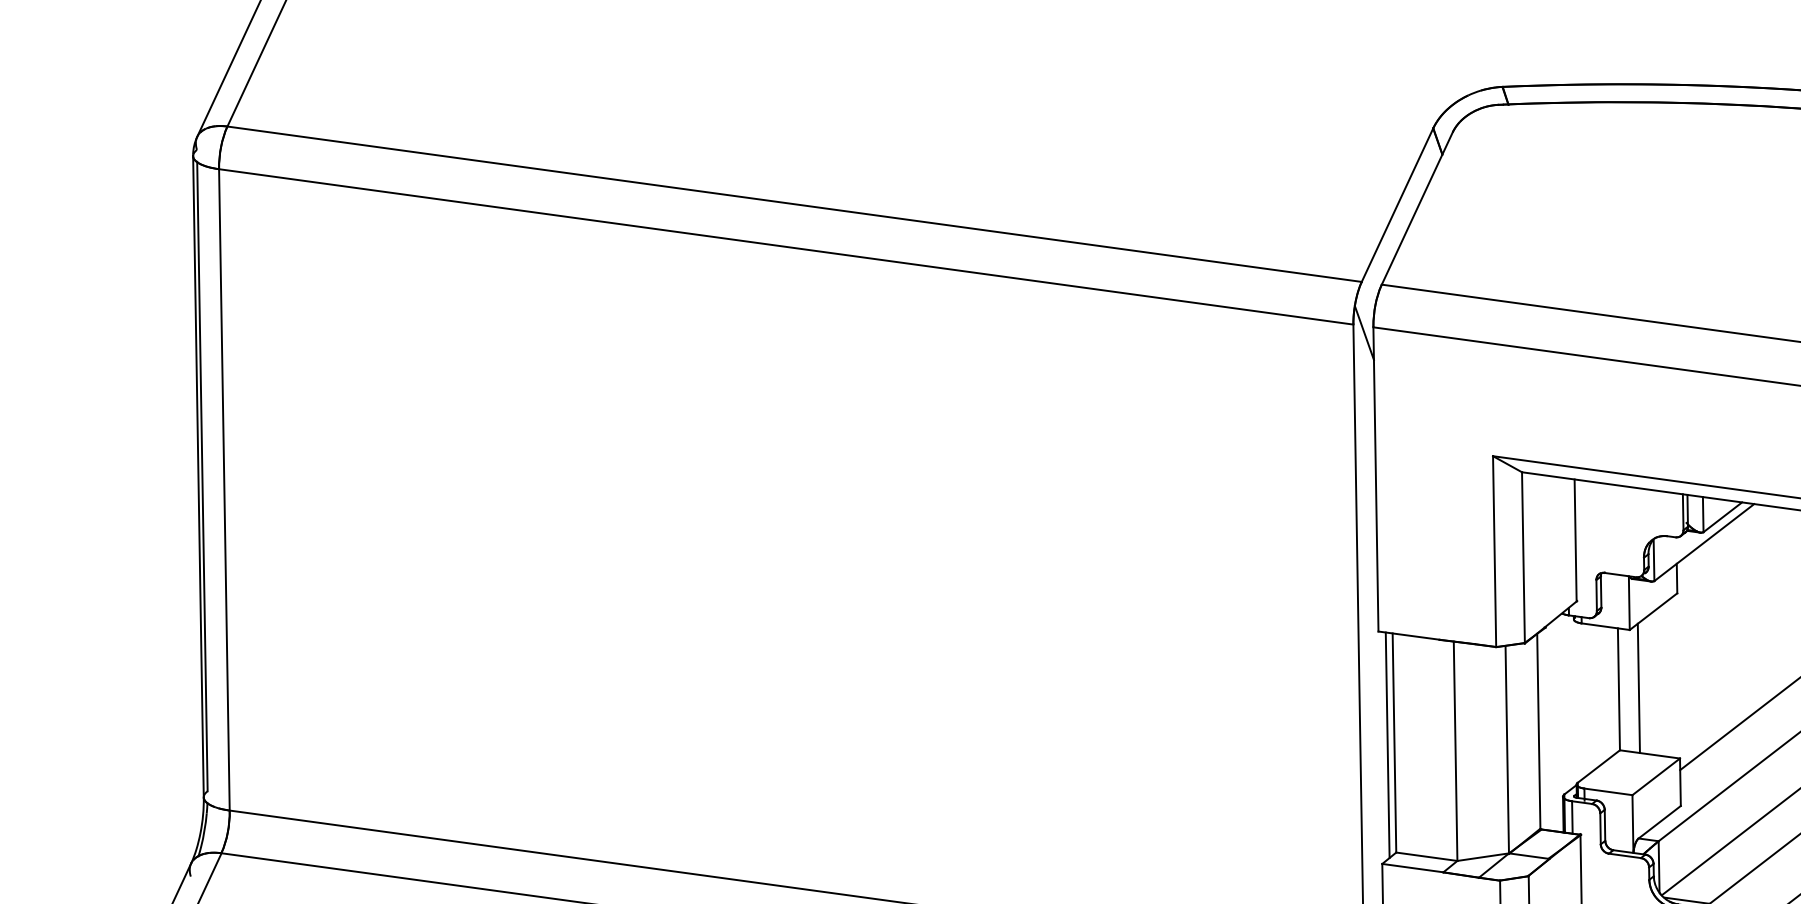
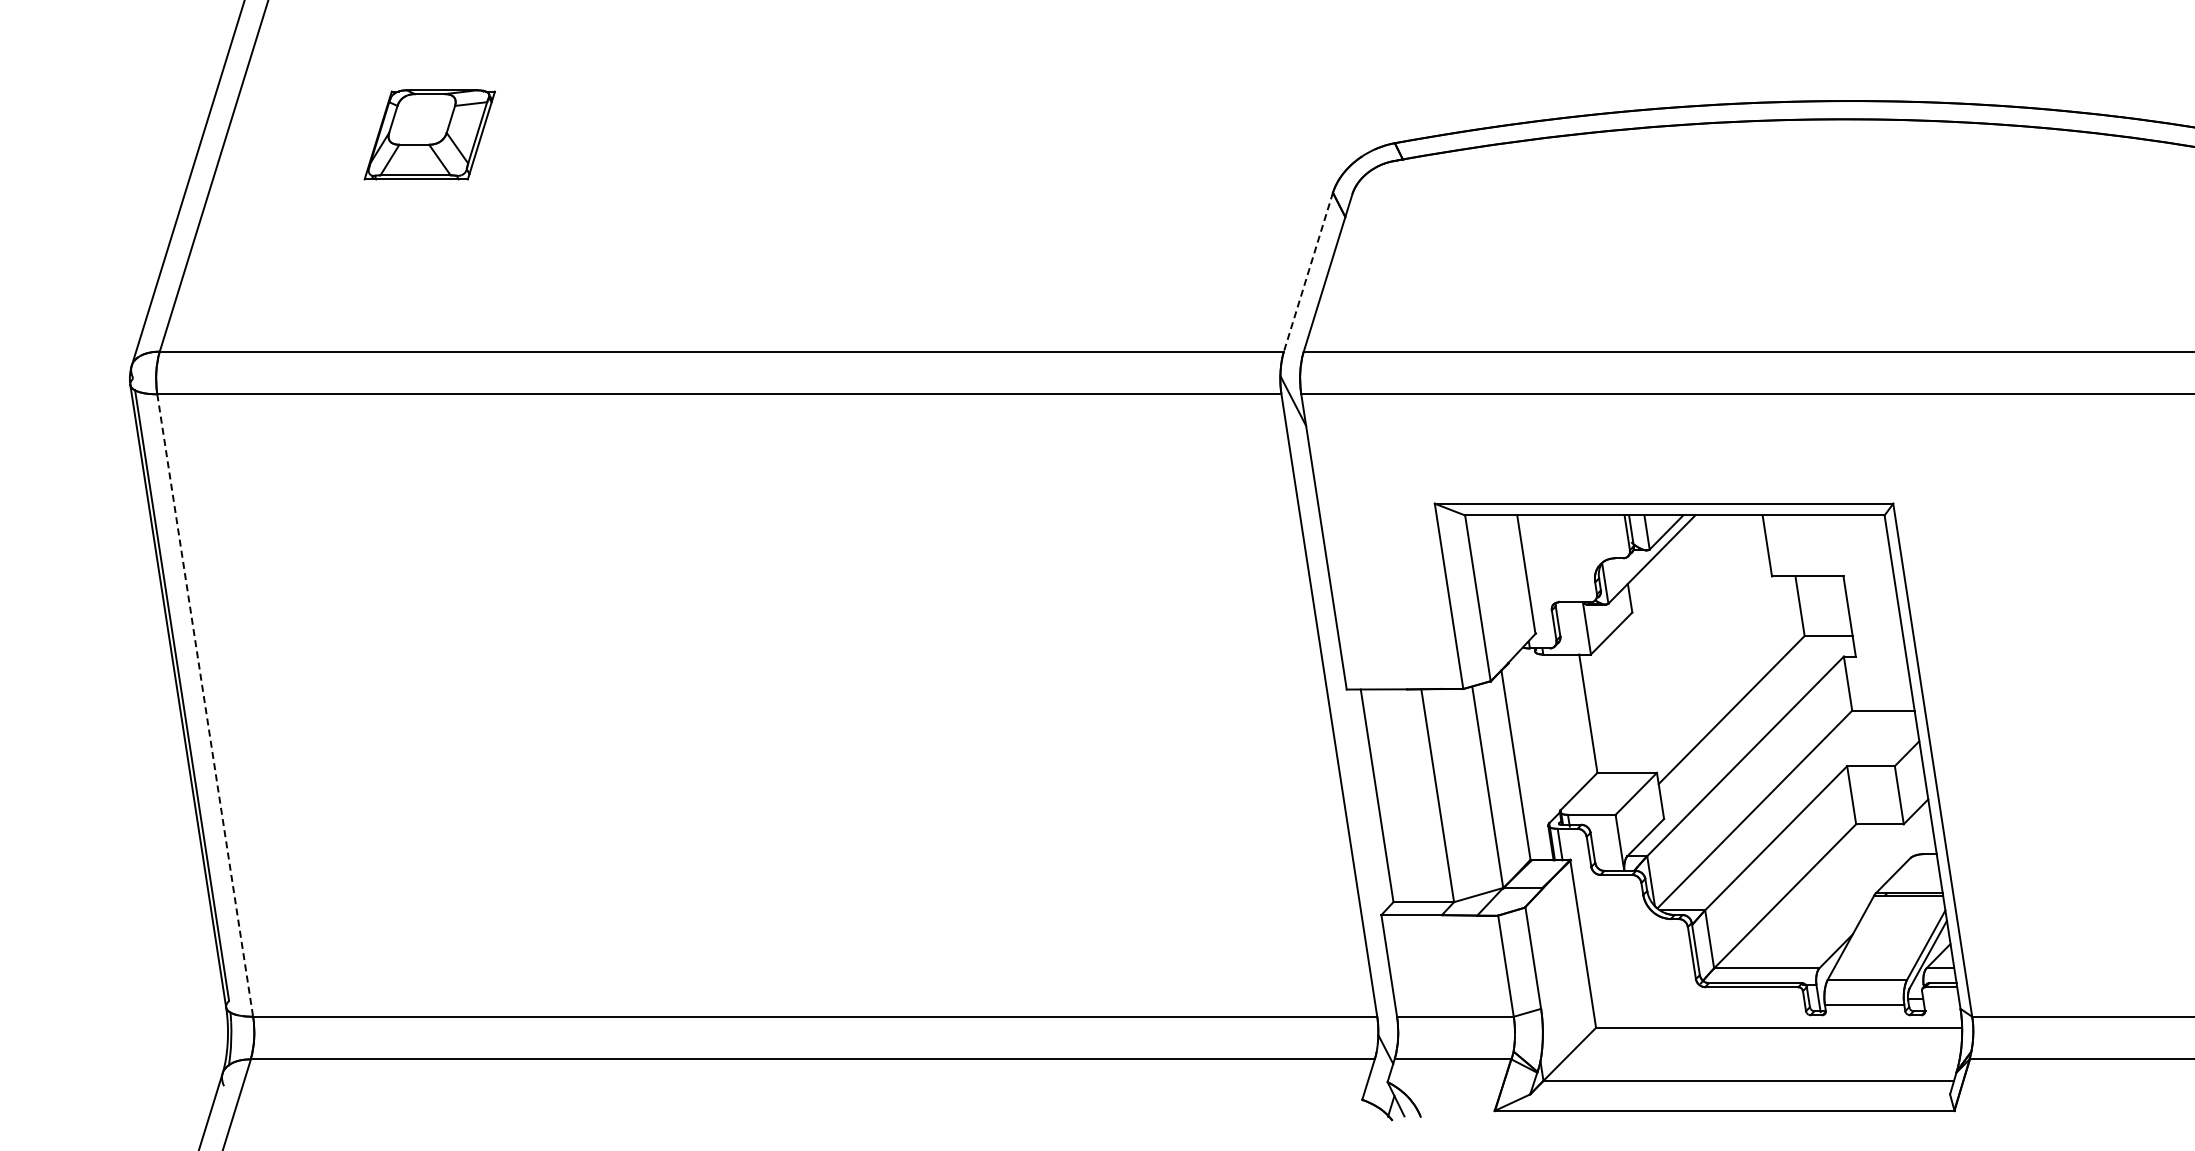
line: (1397, 205) -> (1308, 272), solid -> dashed
line: (224, 489) -> (205, 705), solid -> dashed
line: (1638, 687) -> (1607, 709), removed
line: (1387, 744) -> (1370, 798), removed

